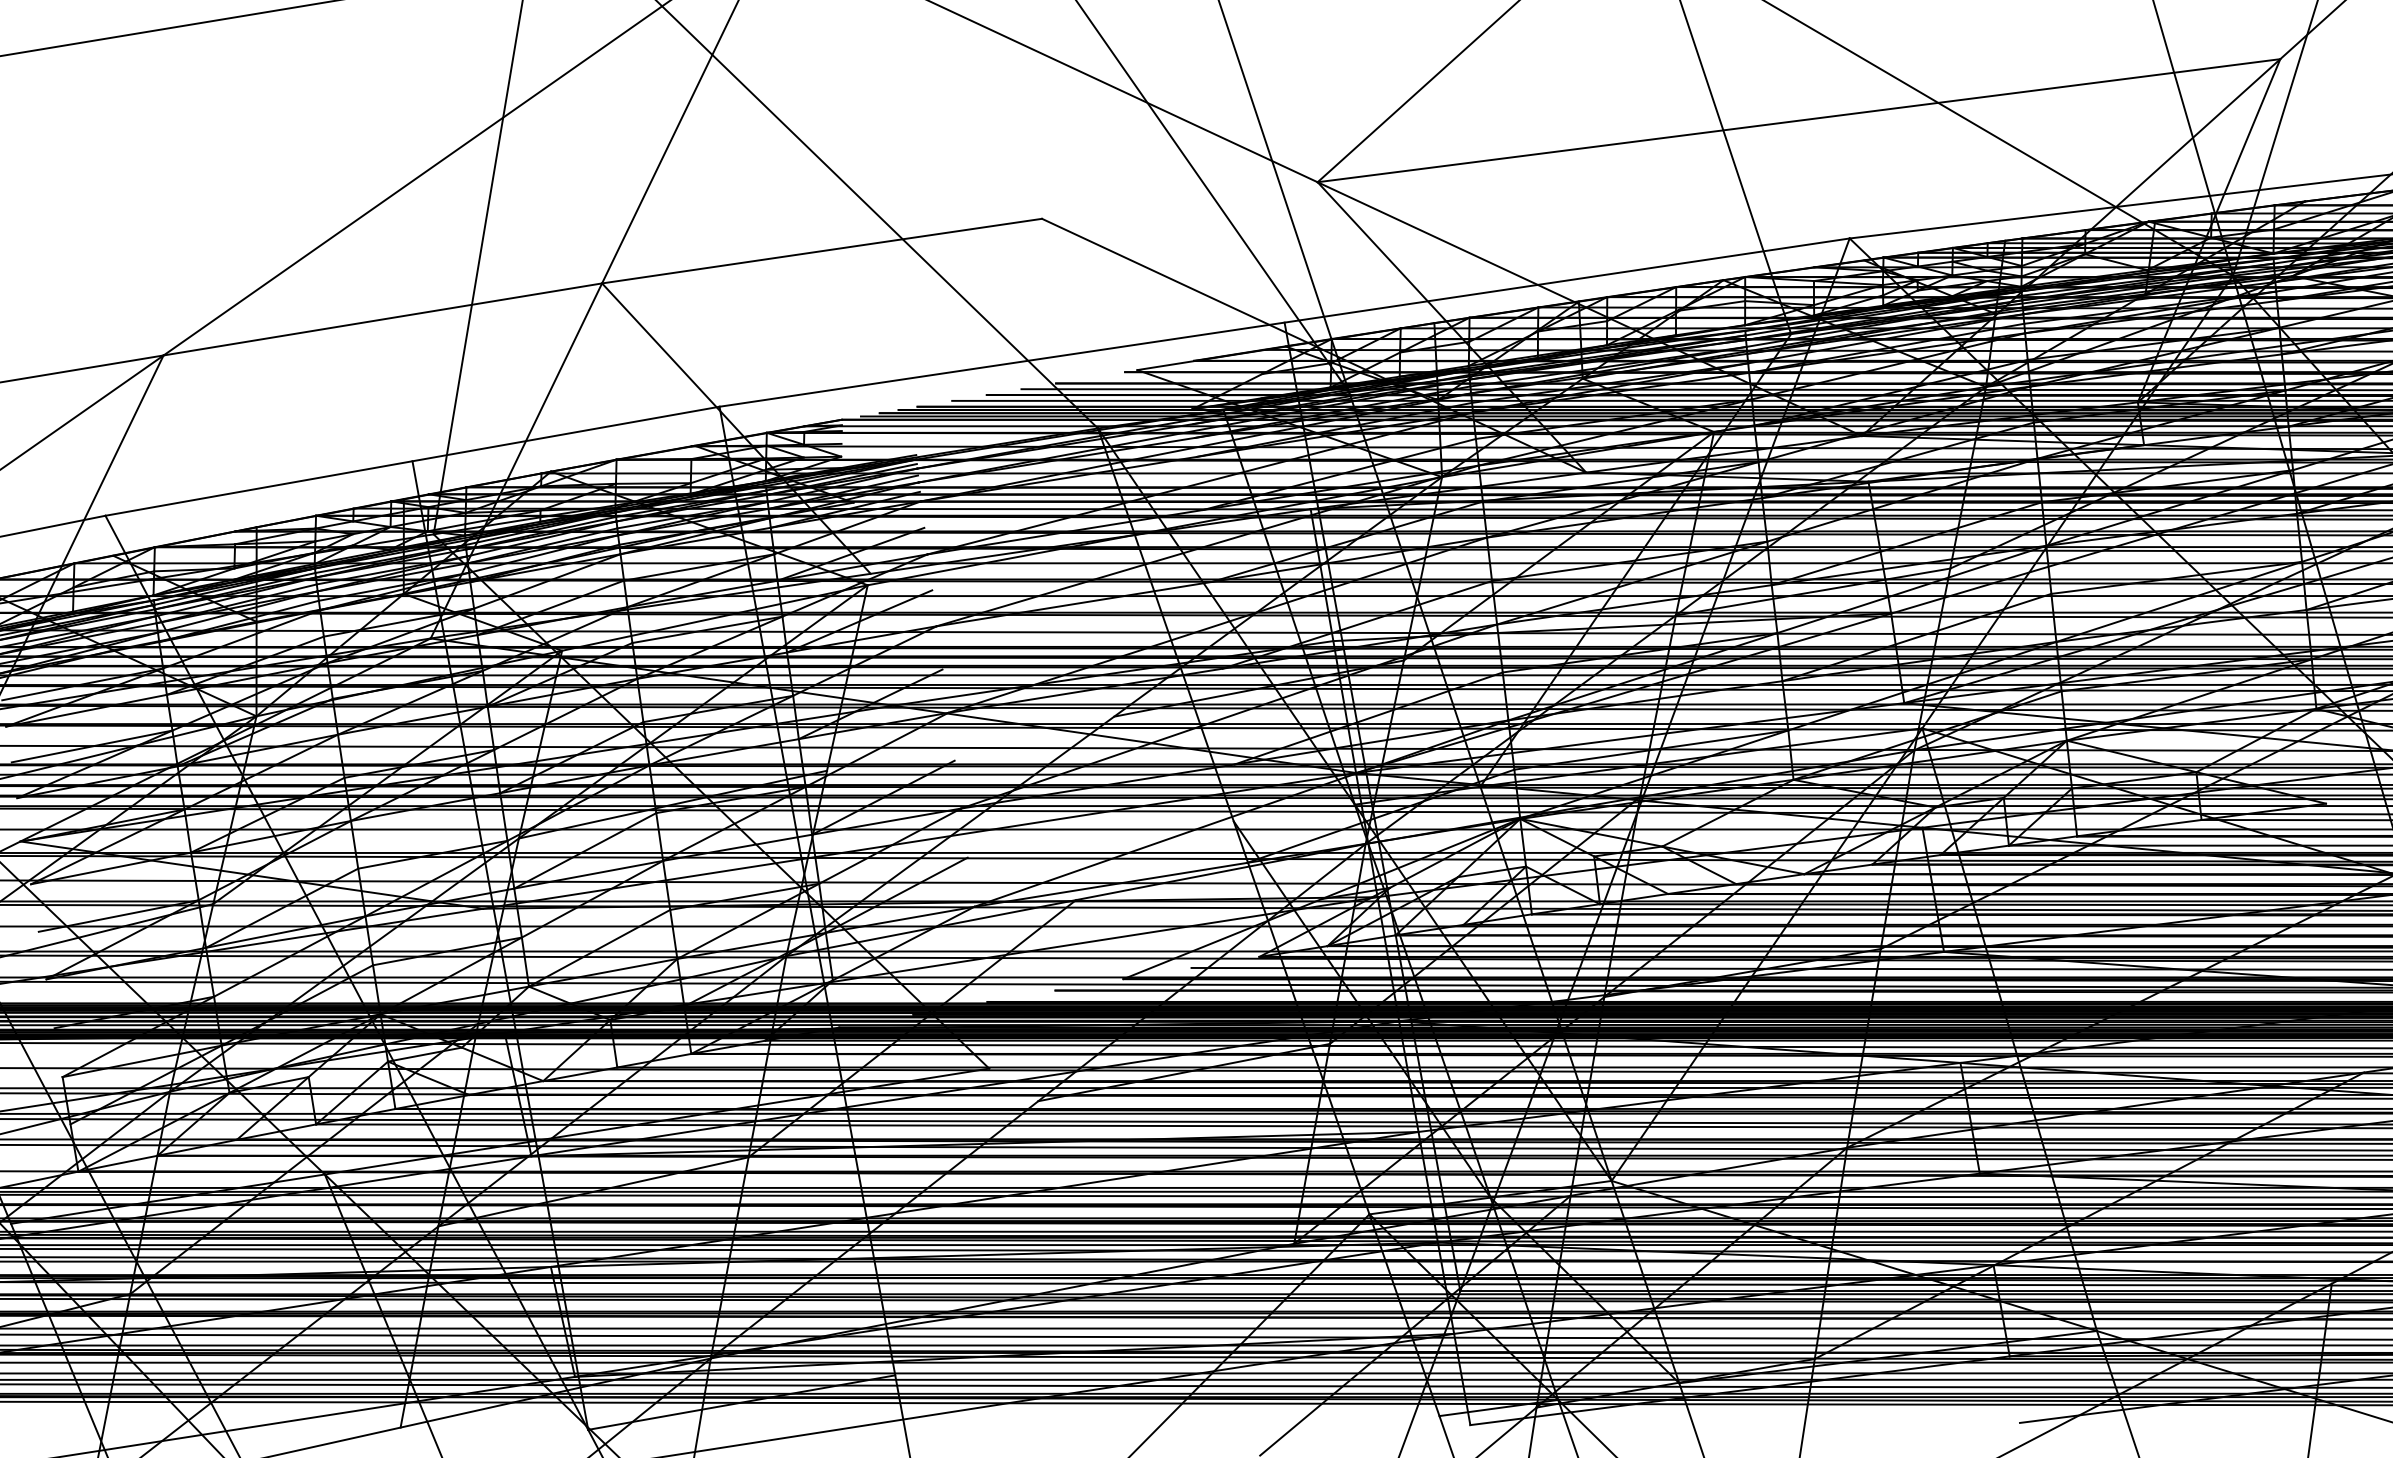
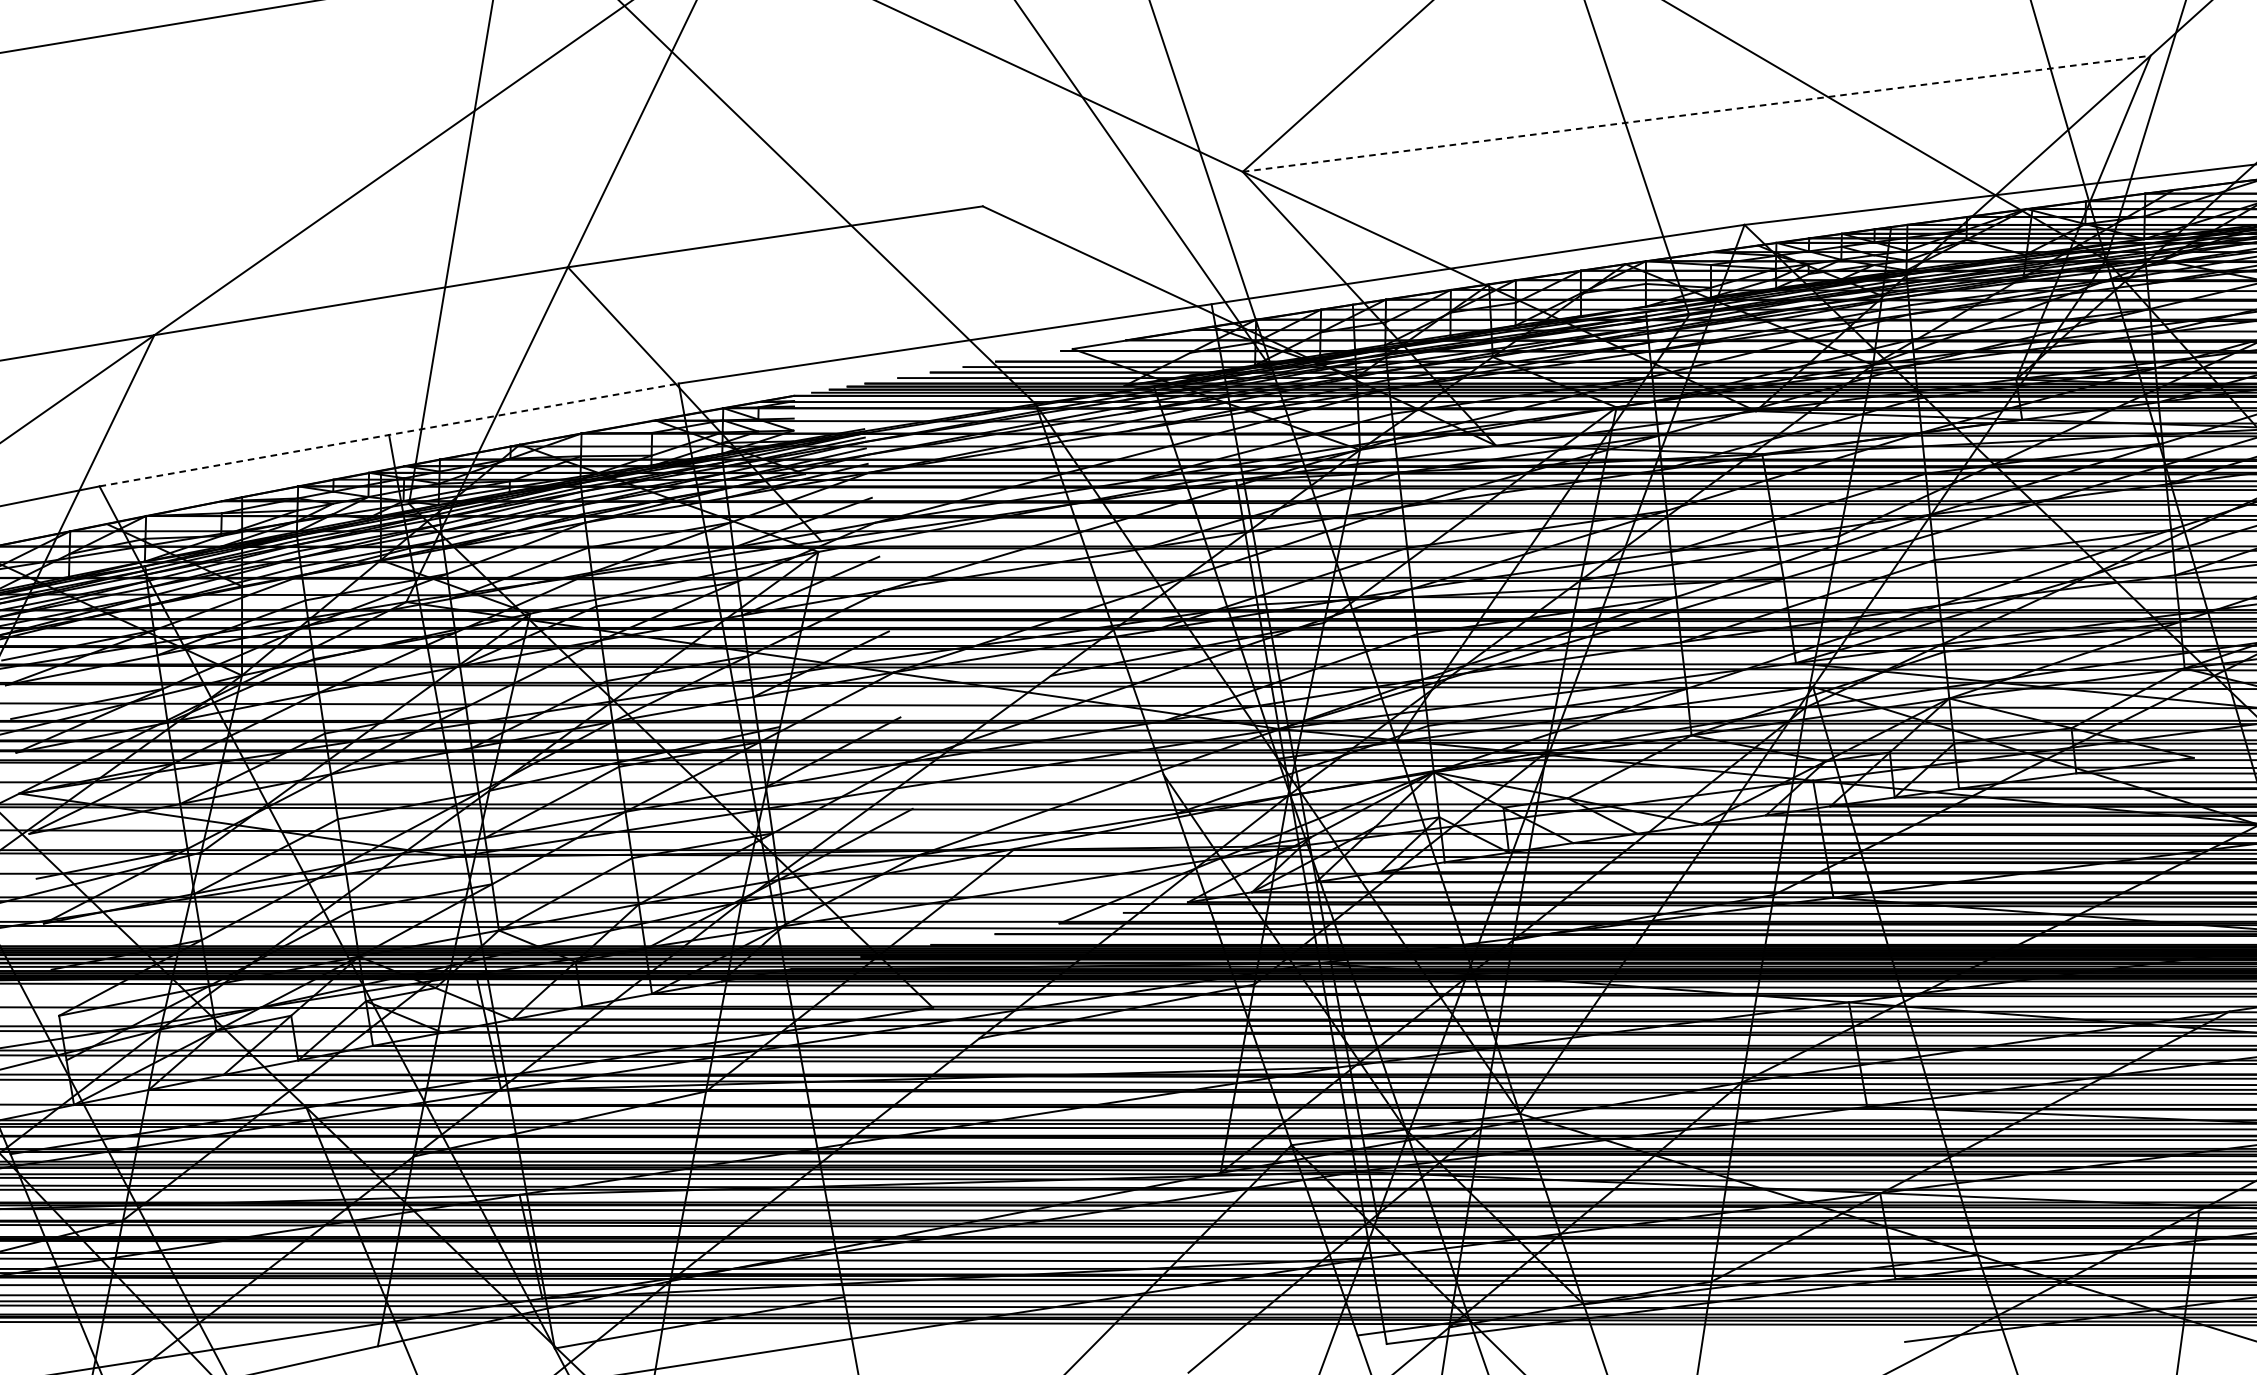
line: (1799, 120) -> (1697, 113), solid -> dashed
line: (412, 461) -> (389, 435), solid -> dashed

